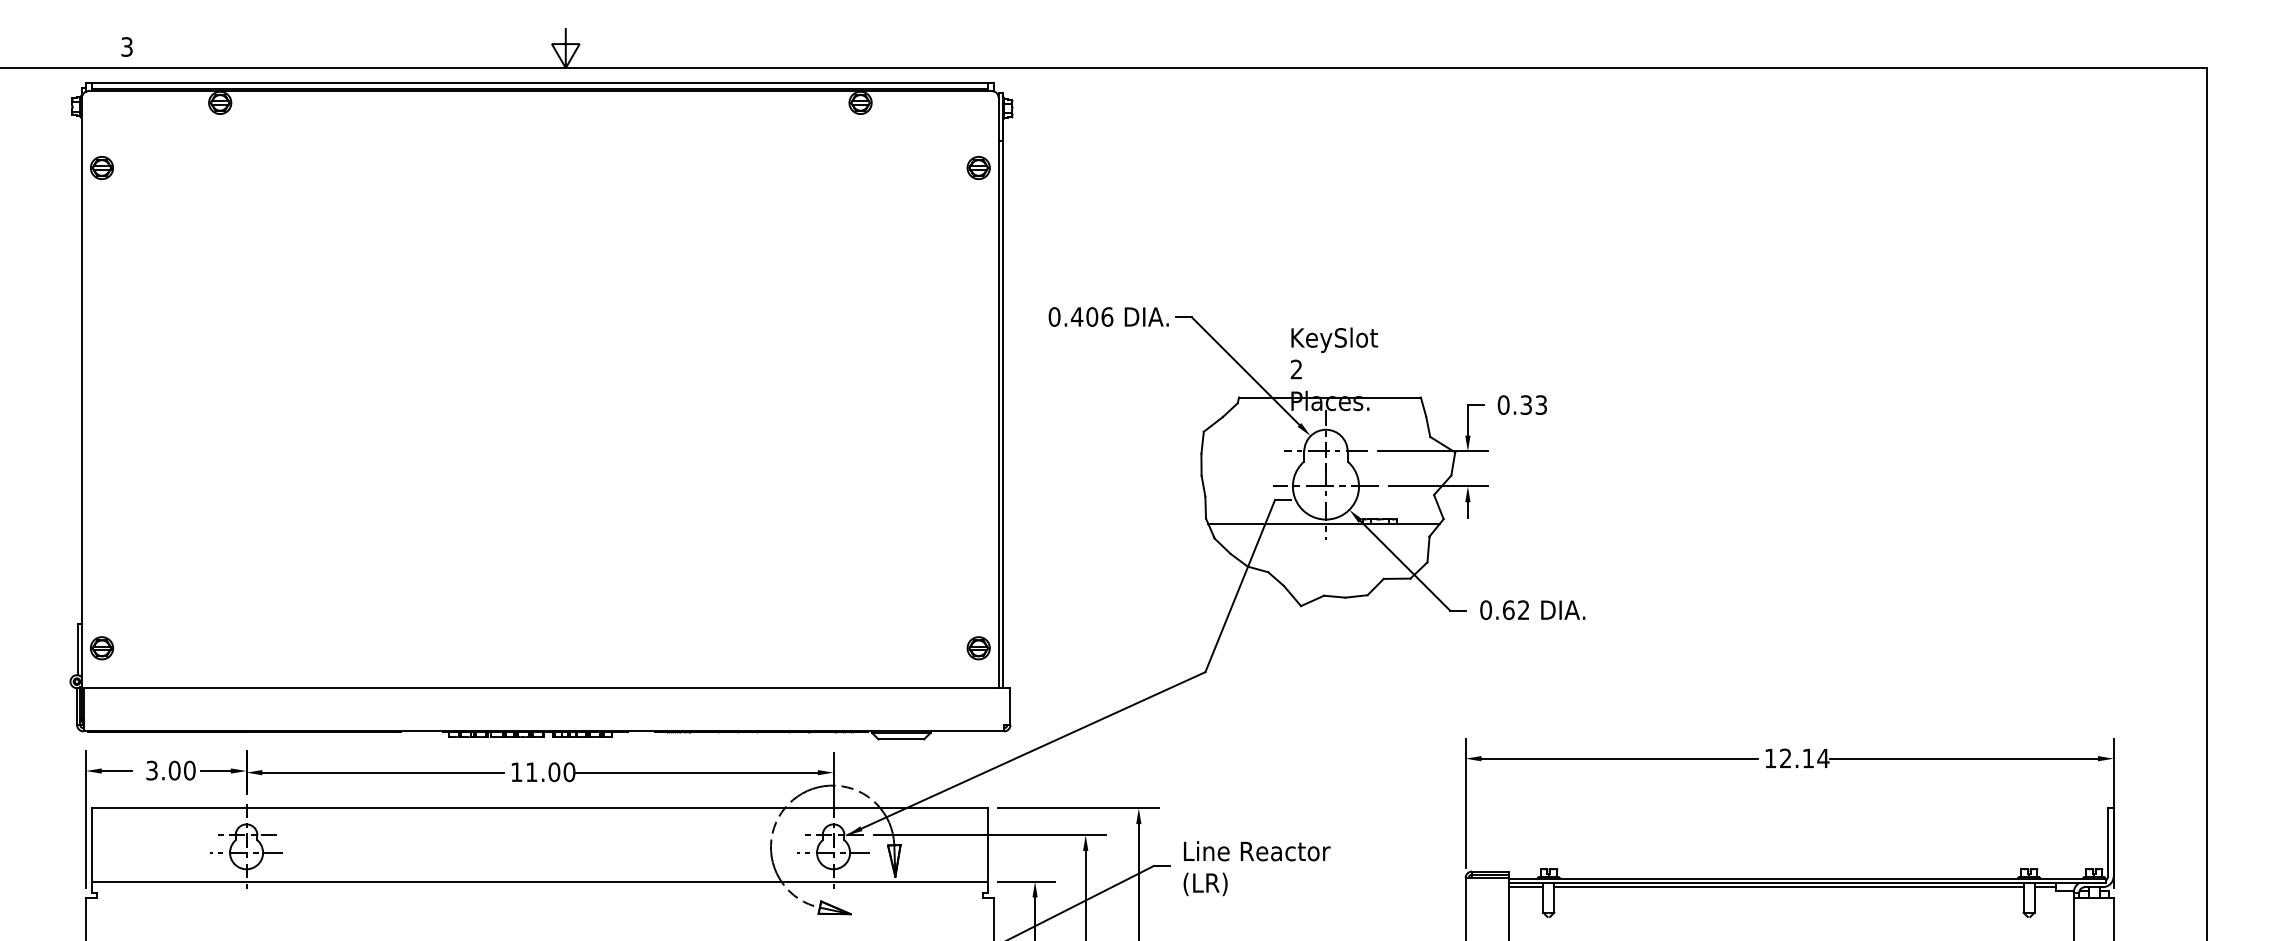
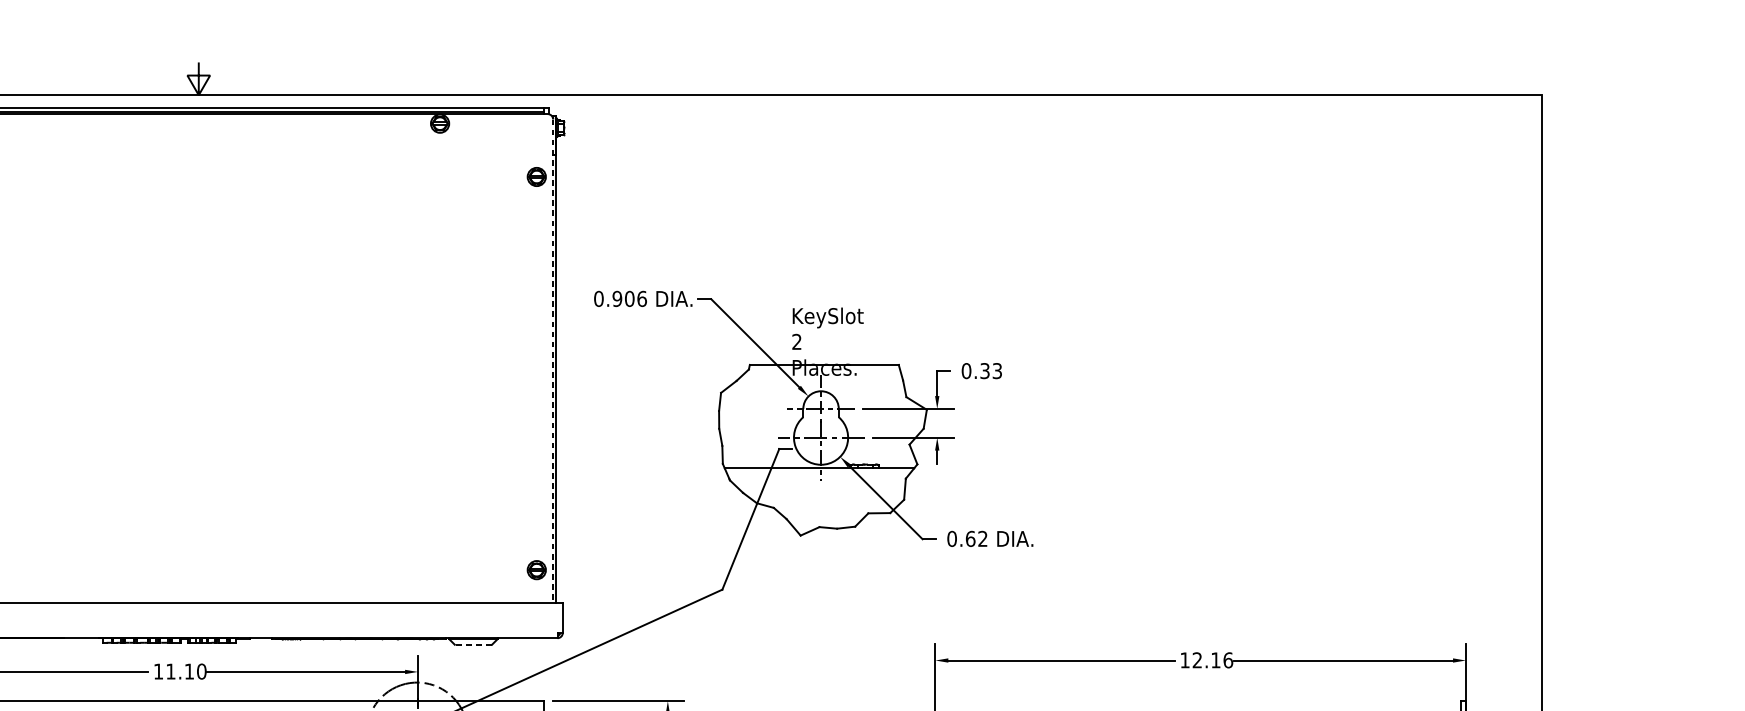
text: (1076, 316) -> (616, 298), 0.406 -> 0.906
line: (998, 393) -> (552, 361), solid -> dashed
line: (901, 739) -> (473, 644), solid -> dashed
text: (1823, 758) -> (1228, 660), 12.14 -> 12.16
text: (554, 772) -> (189, 671), 11.00 -> 11.10

